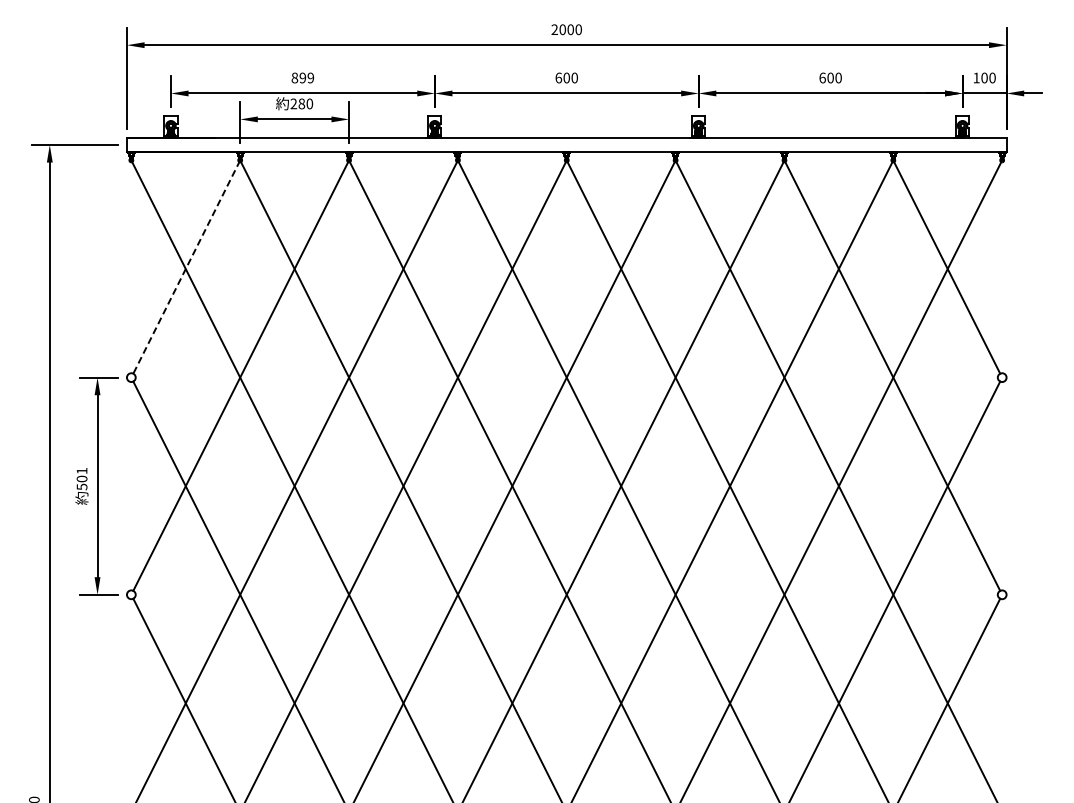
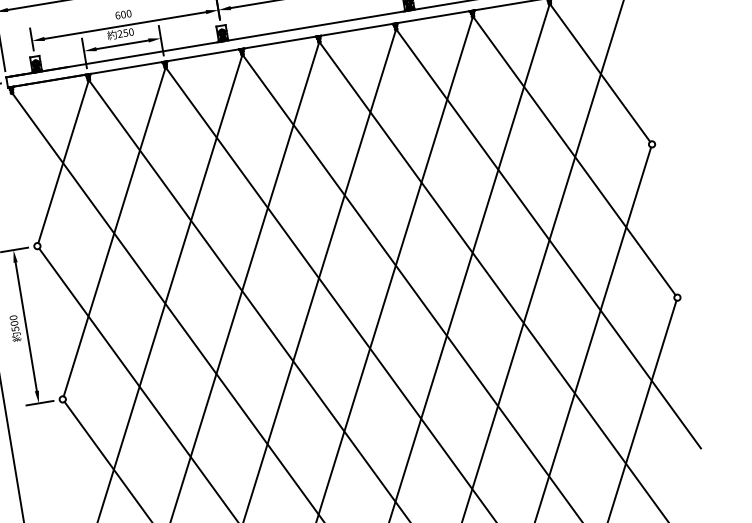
text: (302, 77) -> (123, 14), 899 -> 600
text: (301, 103) -> (125, 32), 280 -> 250
line: (186, 267) -> (63, 161), dashed -> solid
text: (81, 470) -> (13, 317), 501 -> 500

